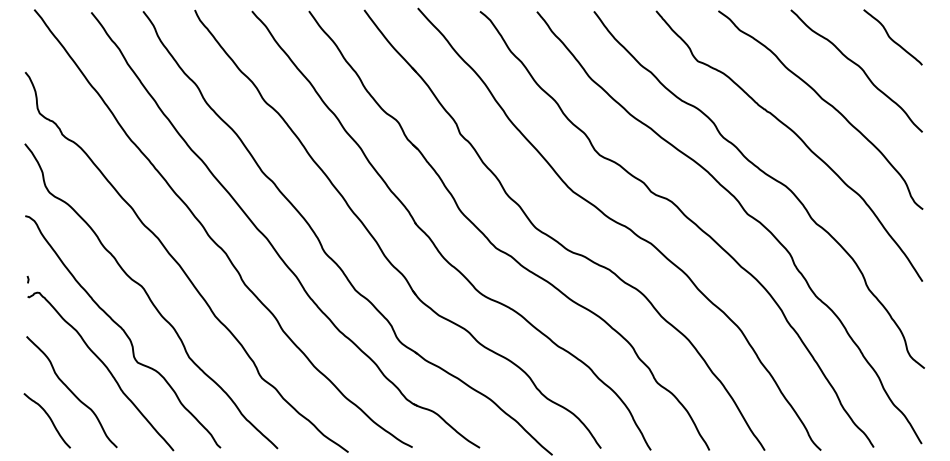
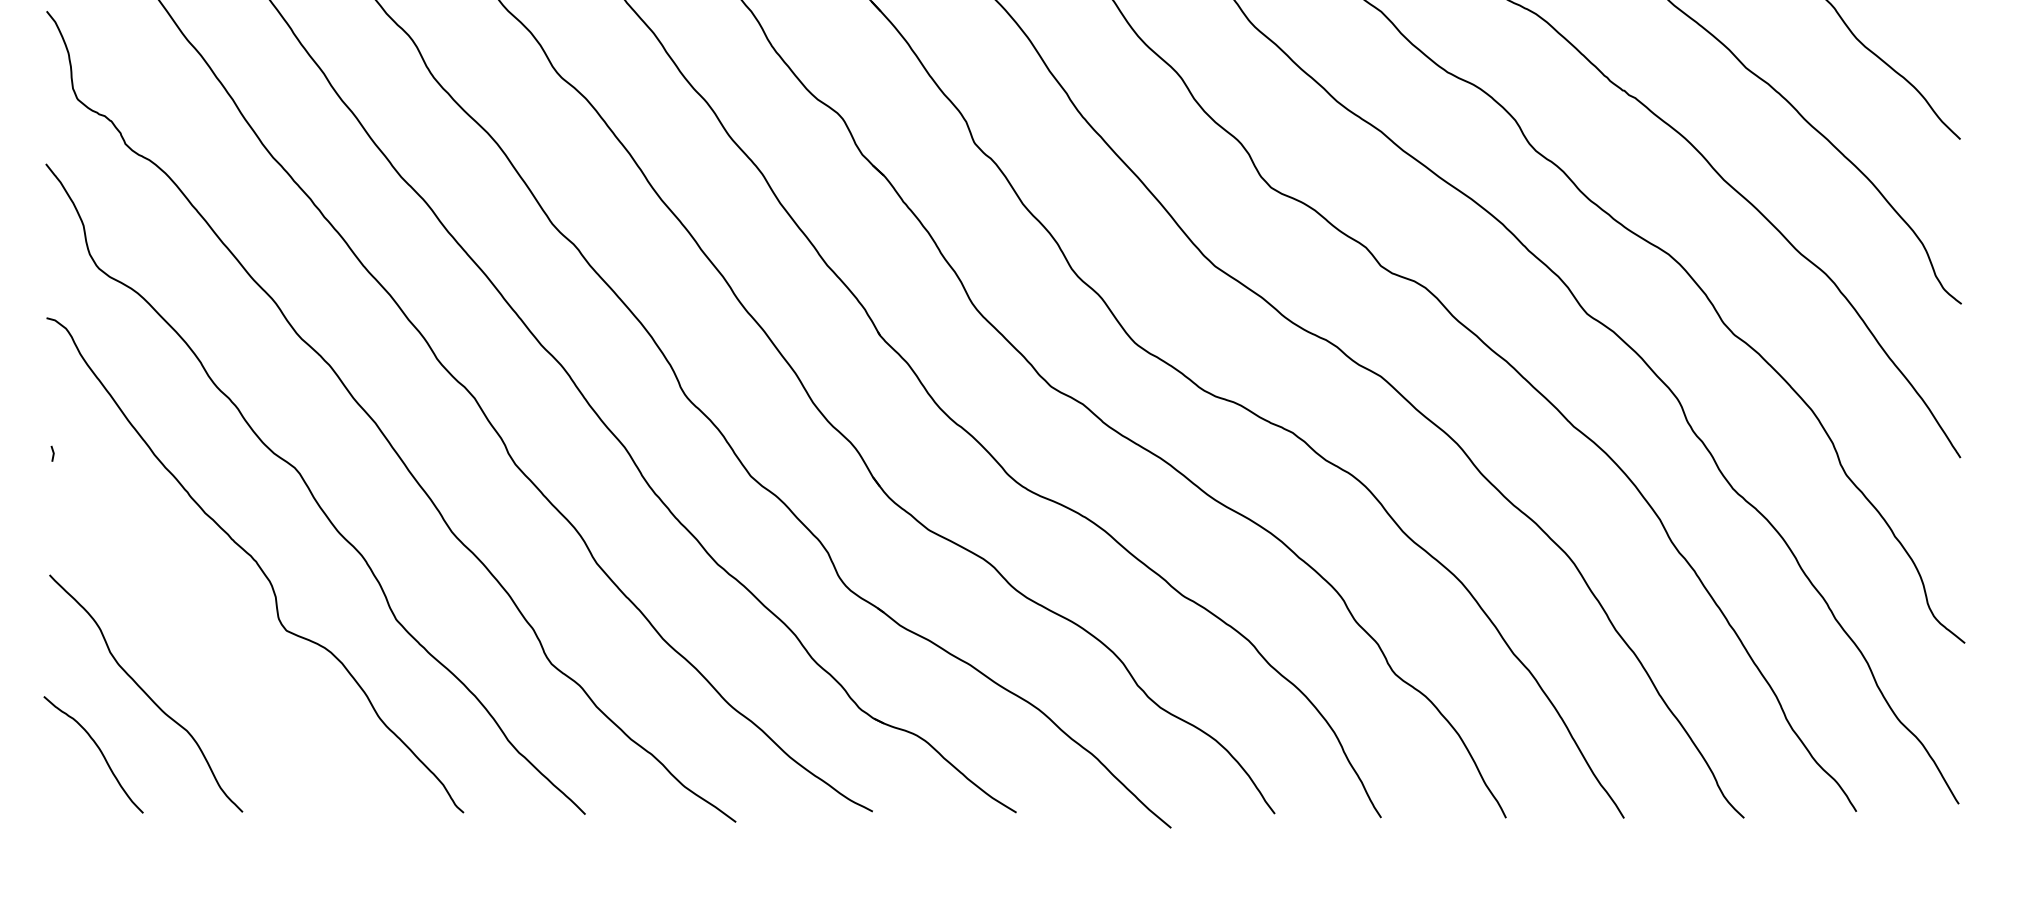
curve: (104, 366) -> (215, 638), removed

